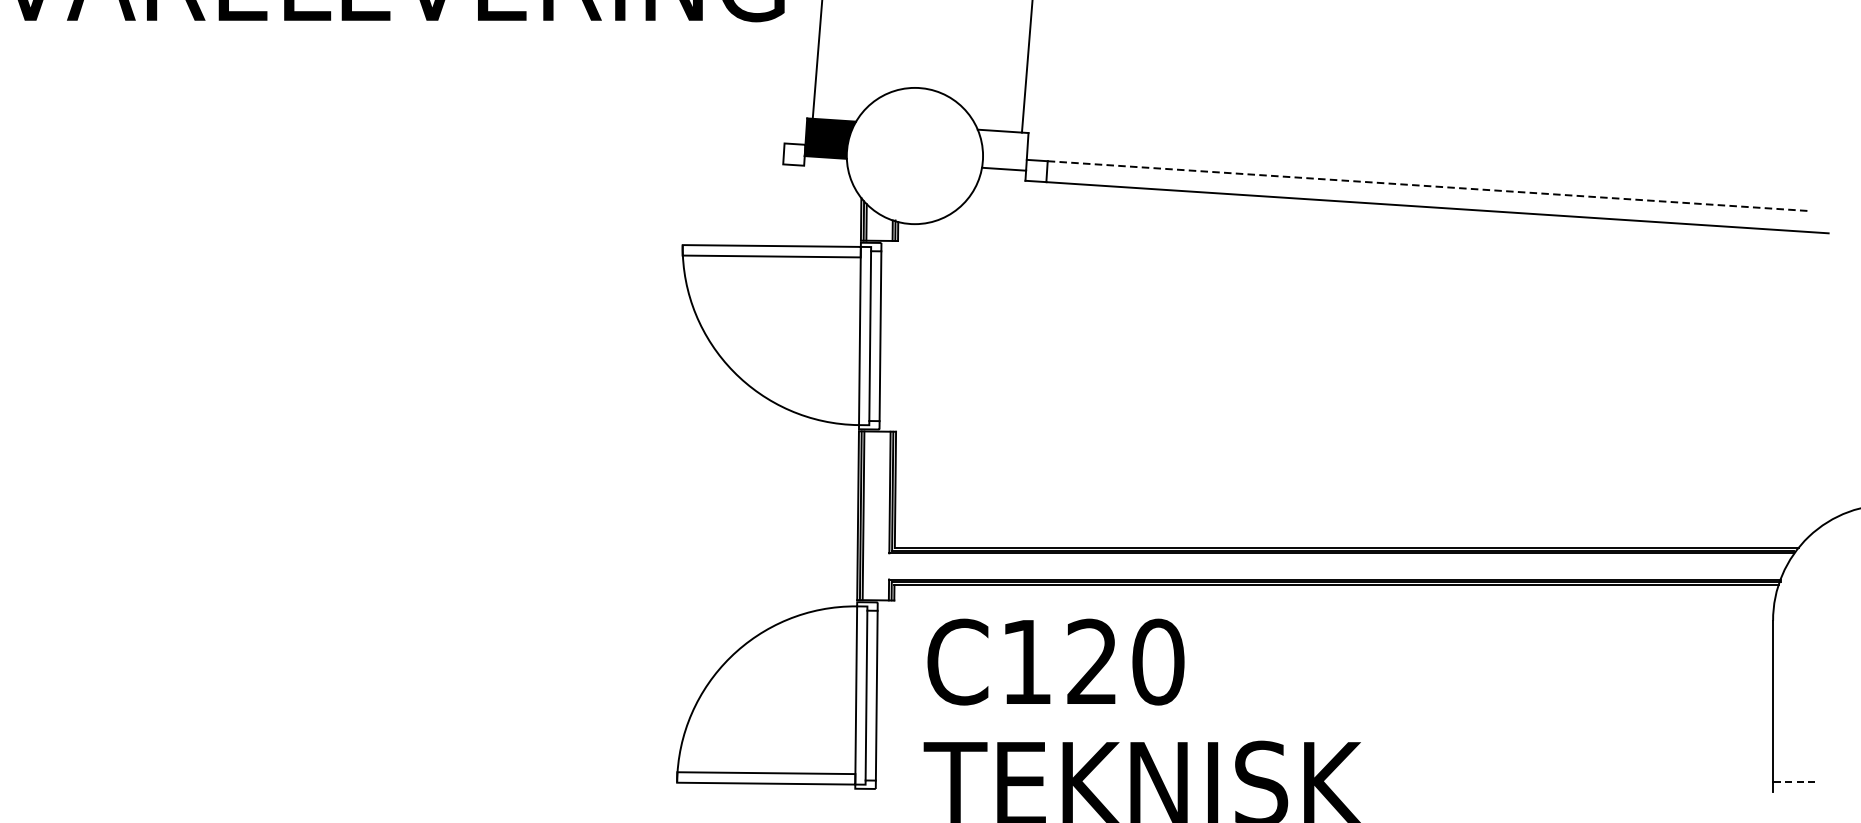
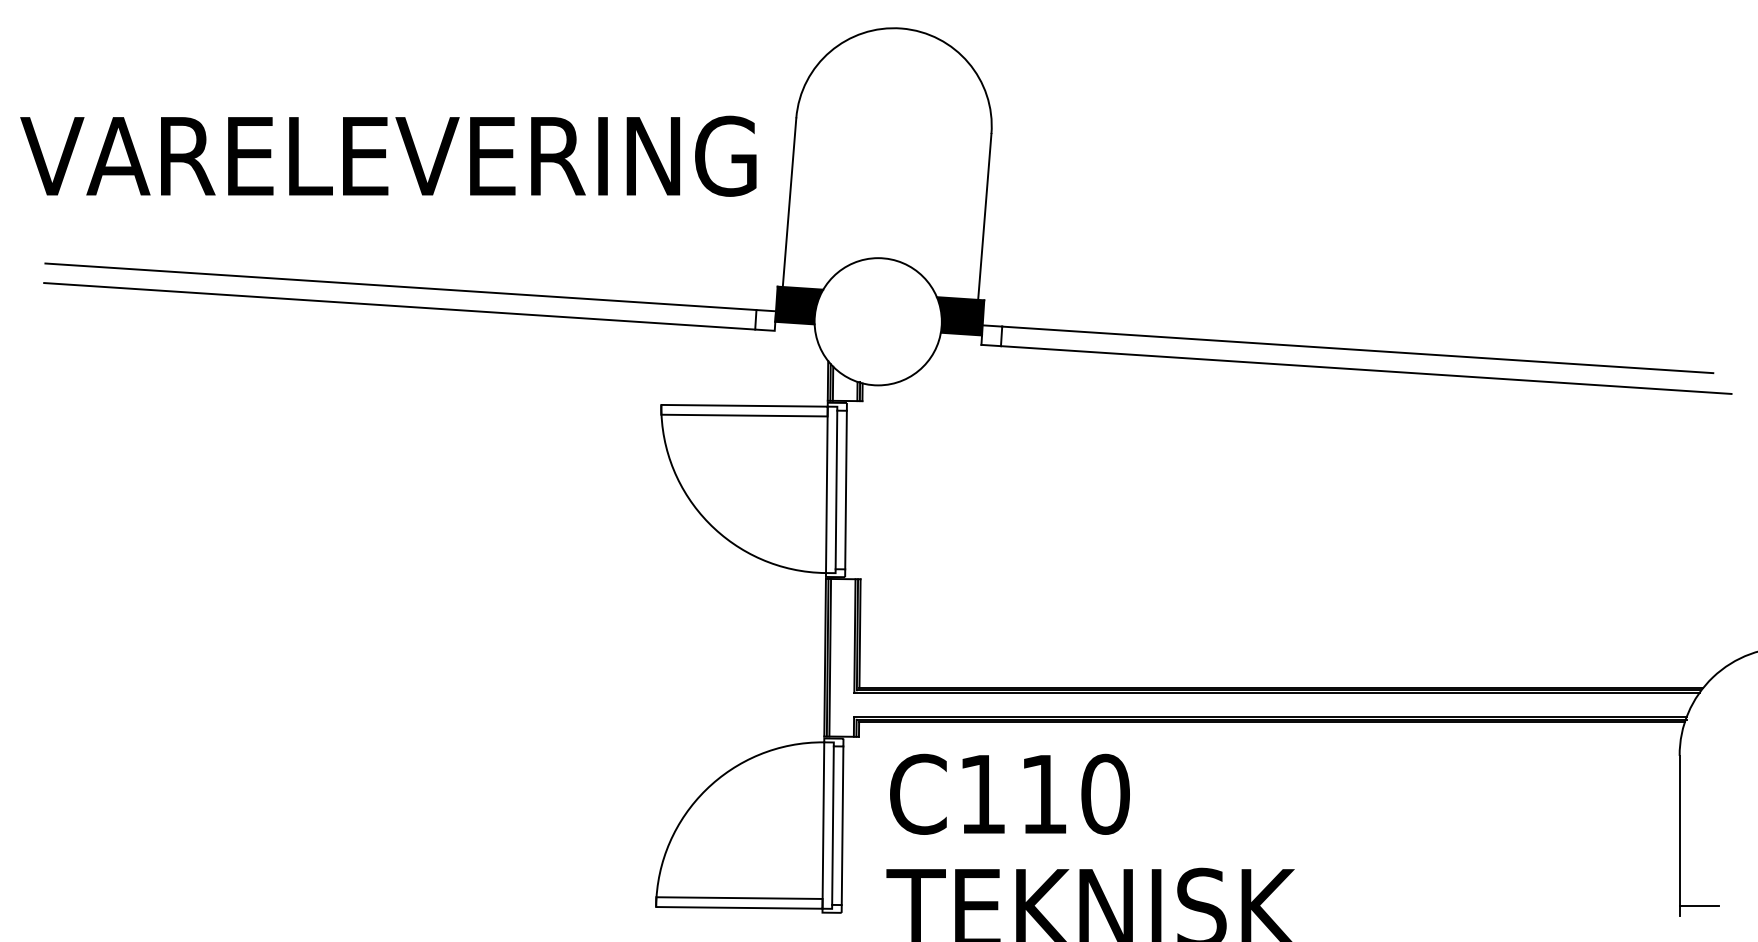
line: (403, 118) -> (400, 286), added
line: (402, 139) -> (399, 306), added
fill: (1003, 150) -> (960, 316), added
line: (1429, 185) -> (1358, 349), dashed -> solid
text: (1091, 661) -> (1043, 793), C120 -> C110
line: (1794, 782) -> (1699, 906), dashed -> solid

